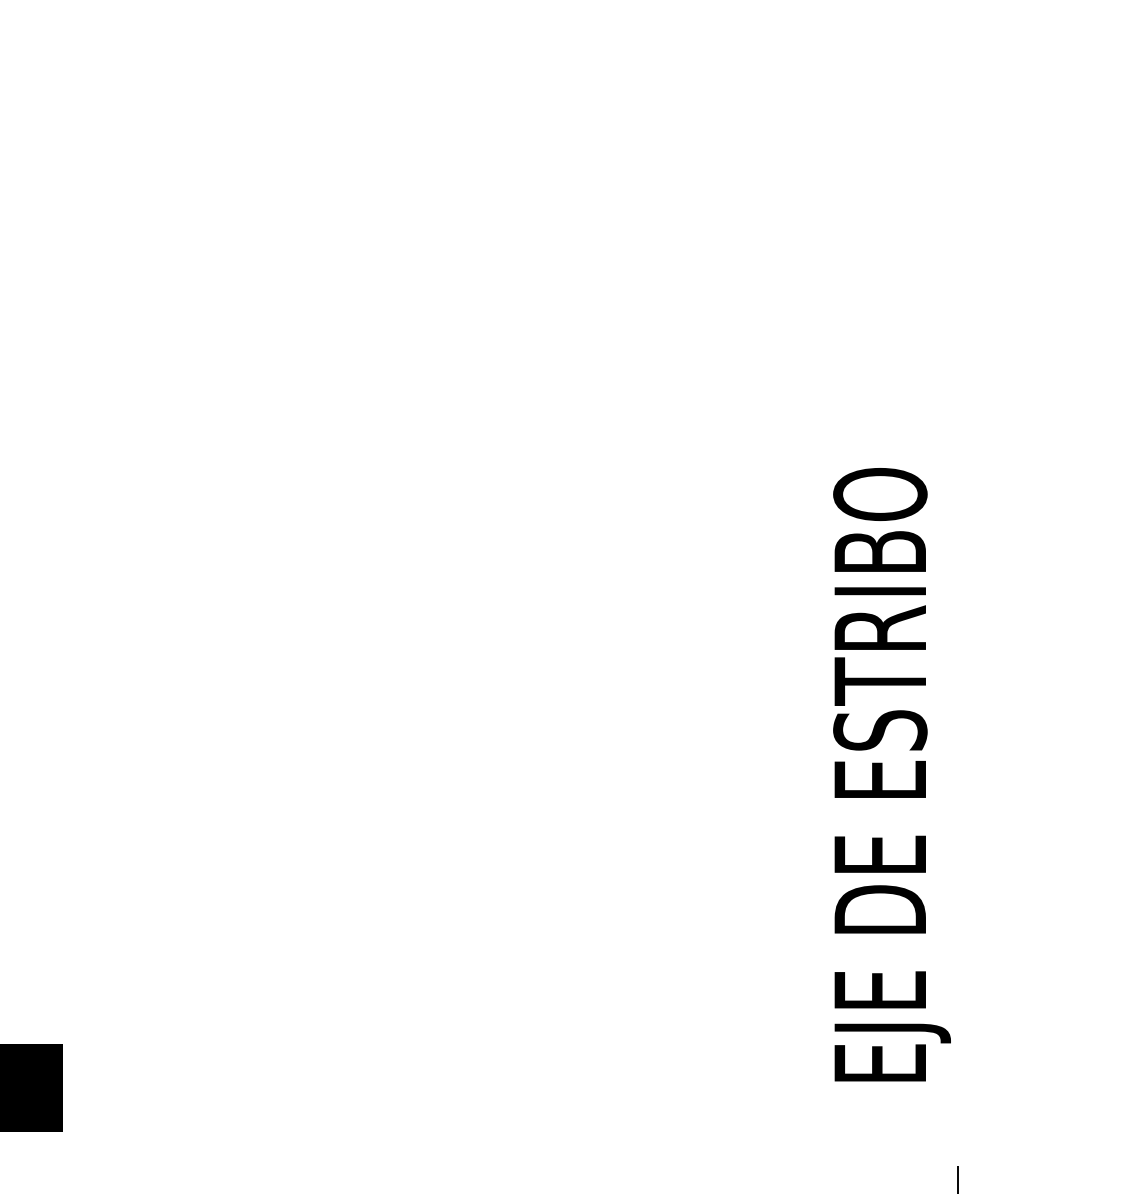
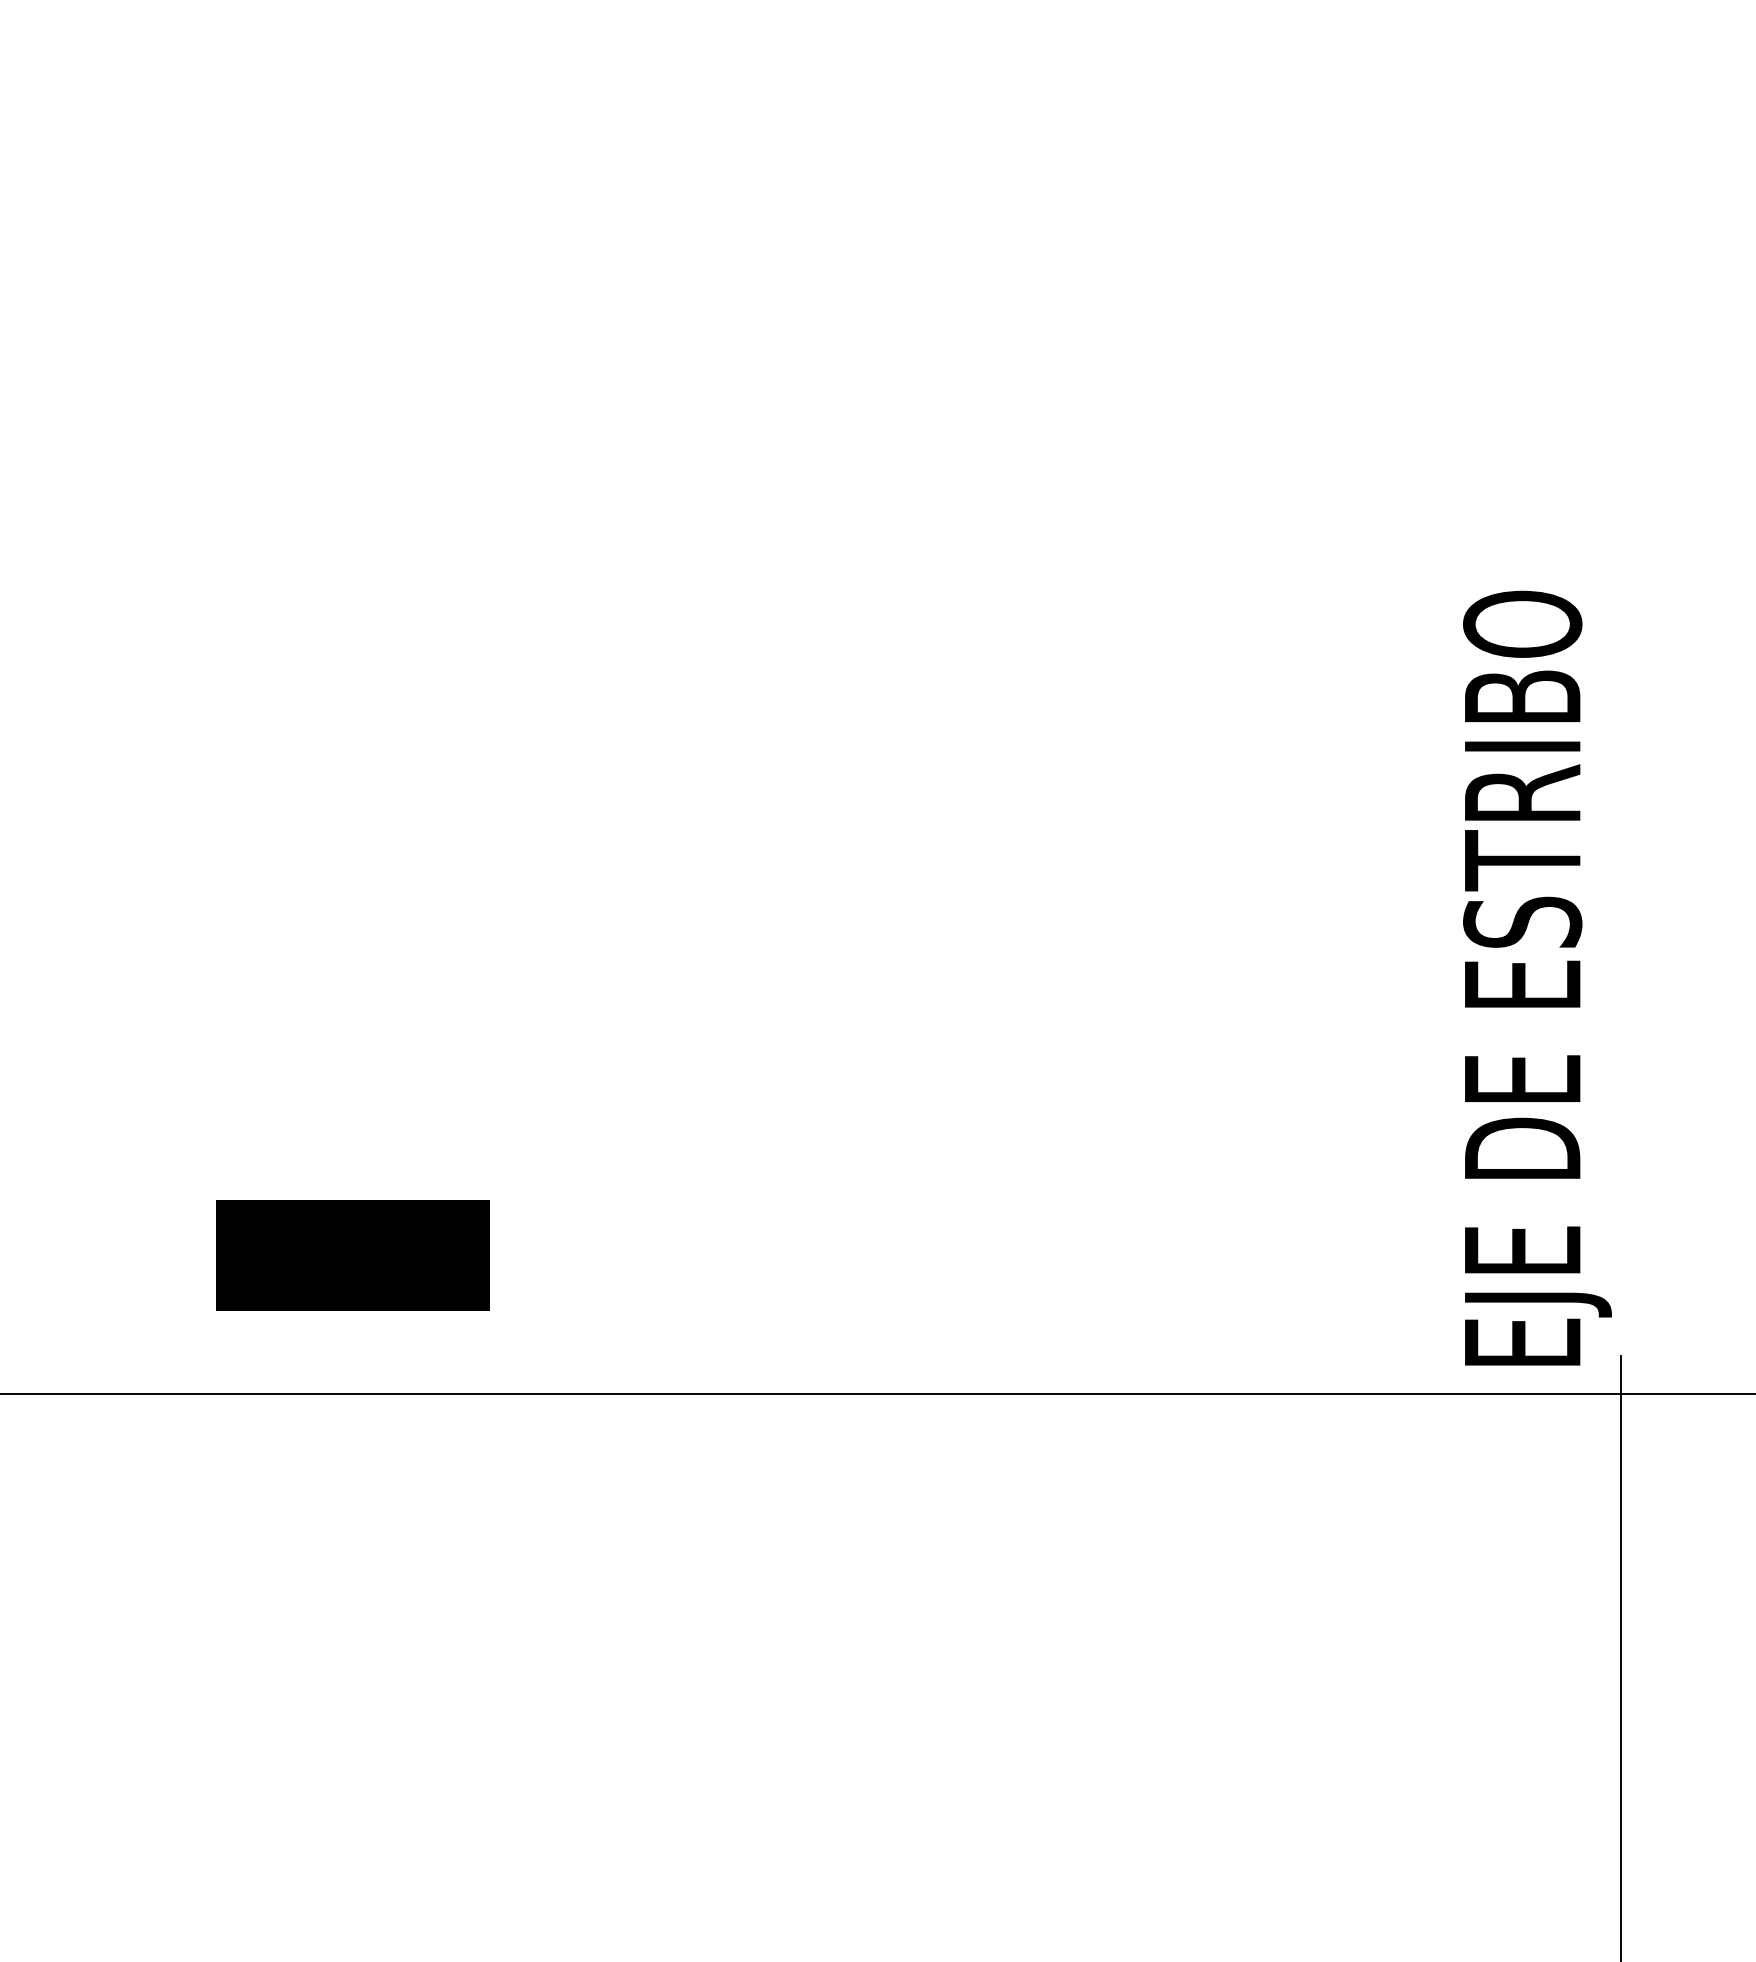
text: (892, 774) -> (1537, 977), moved

